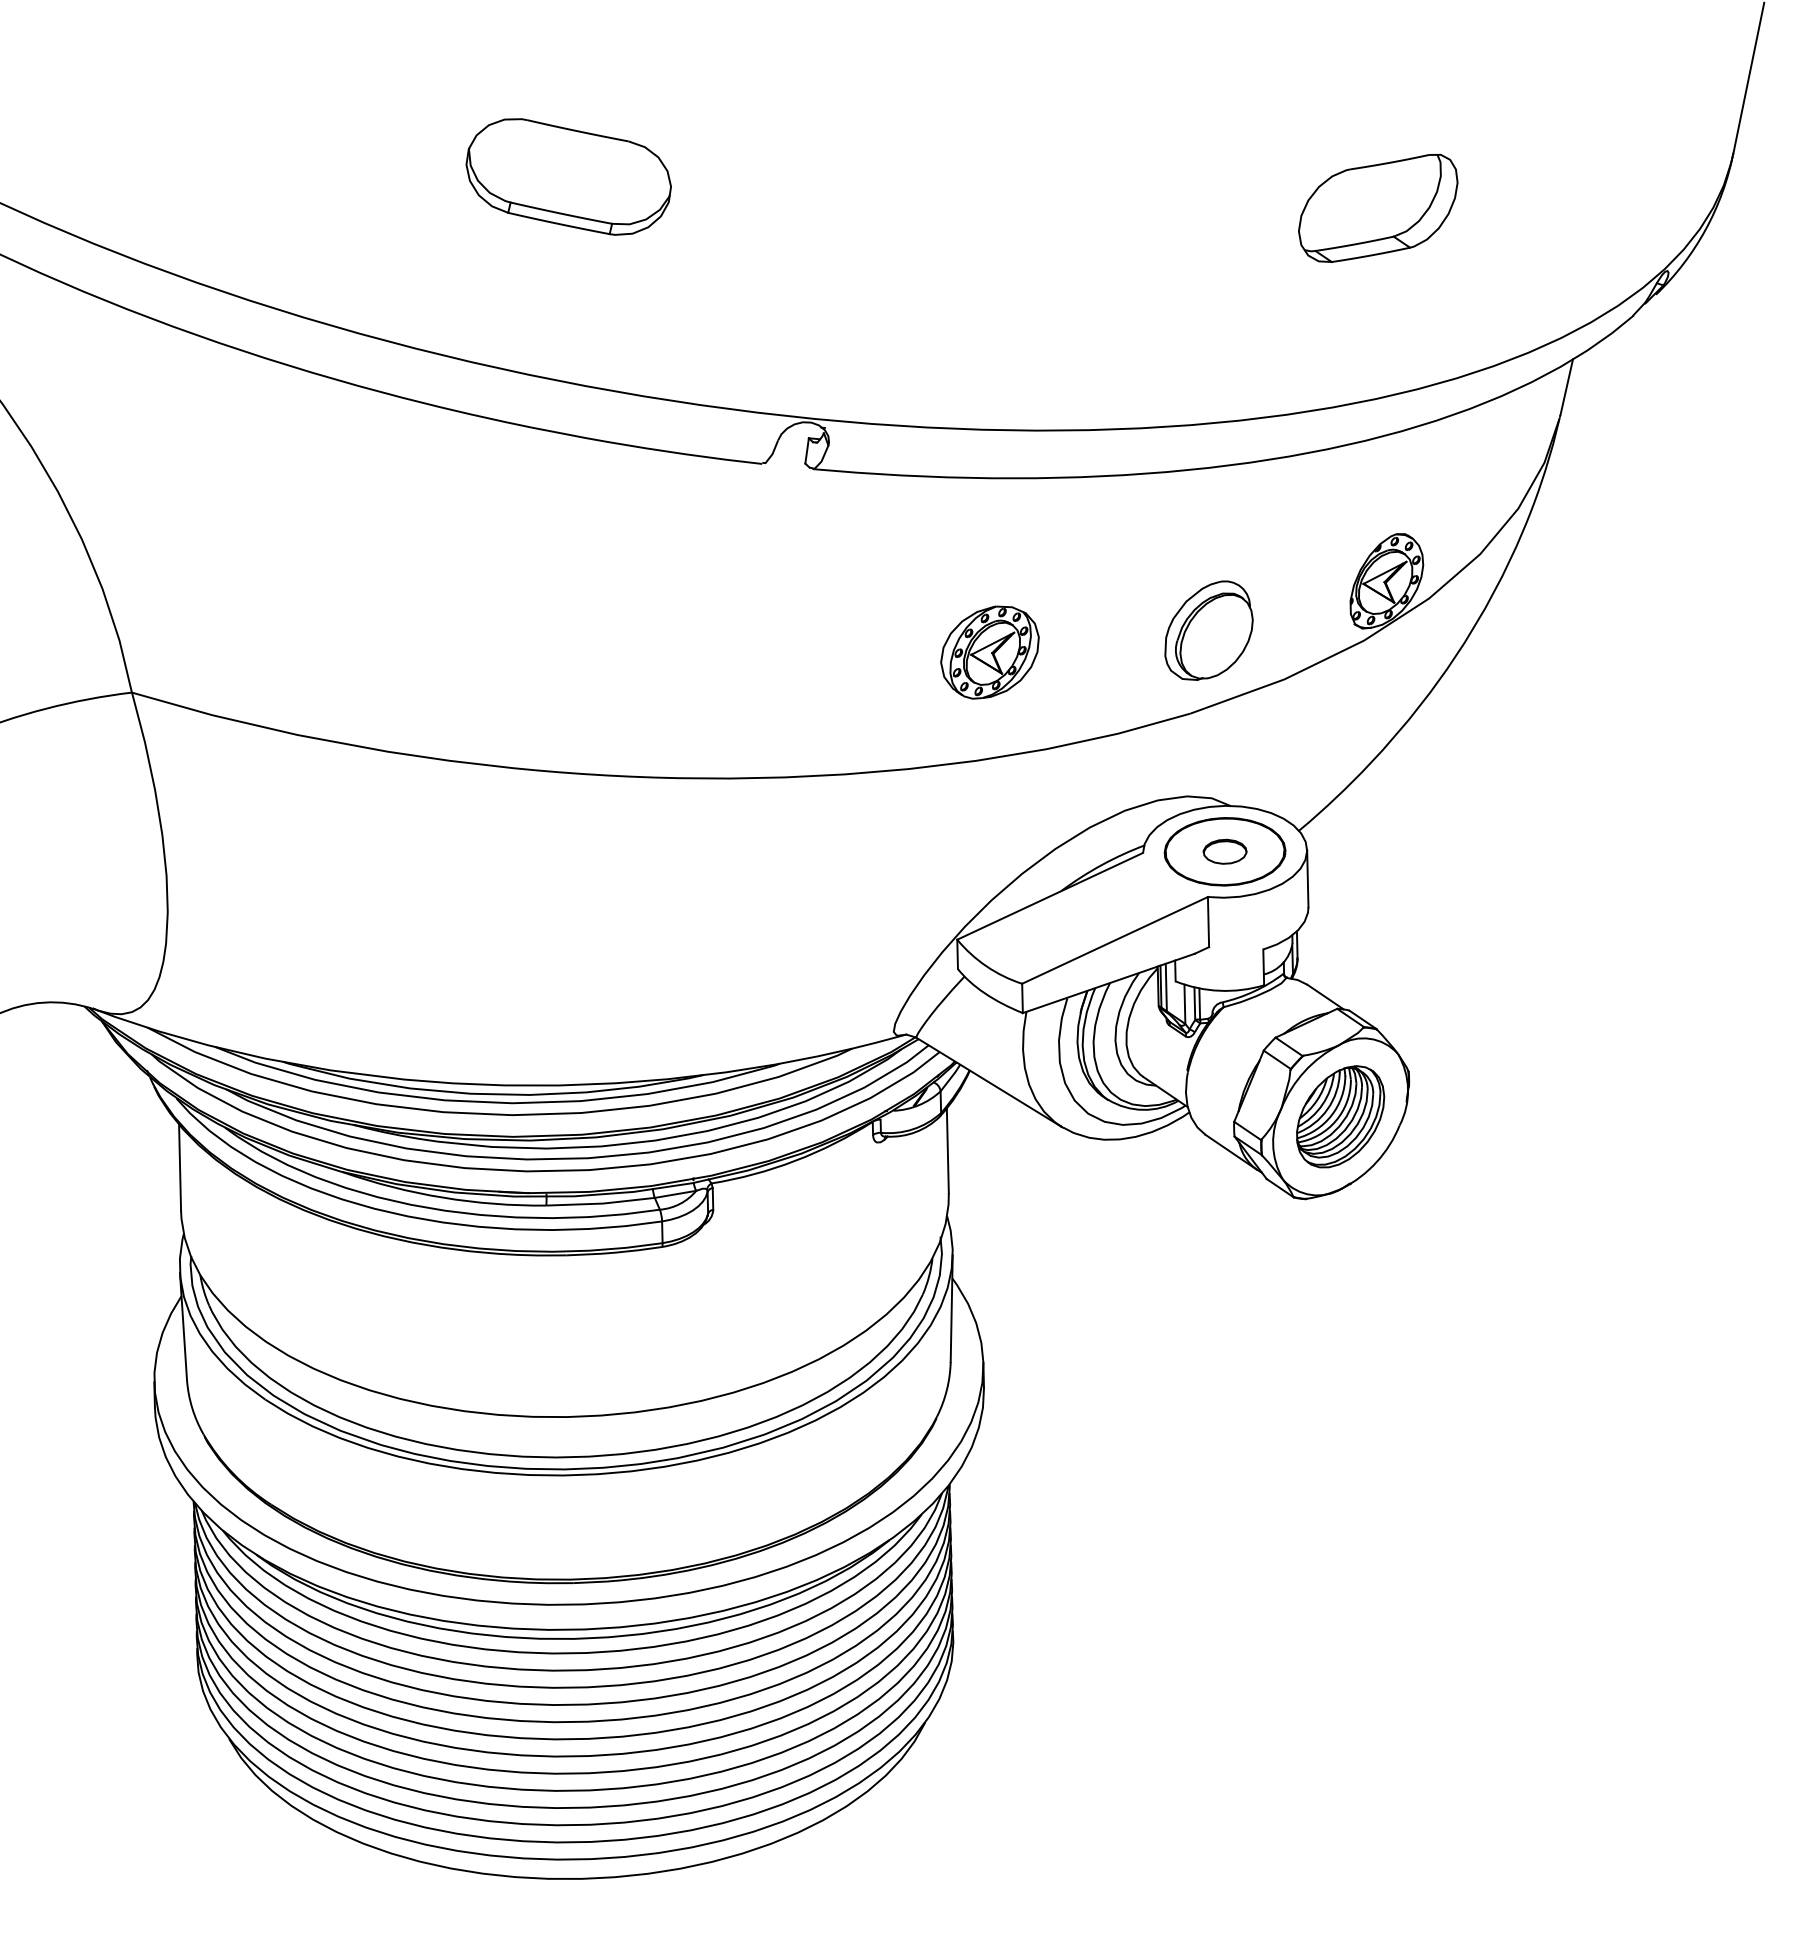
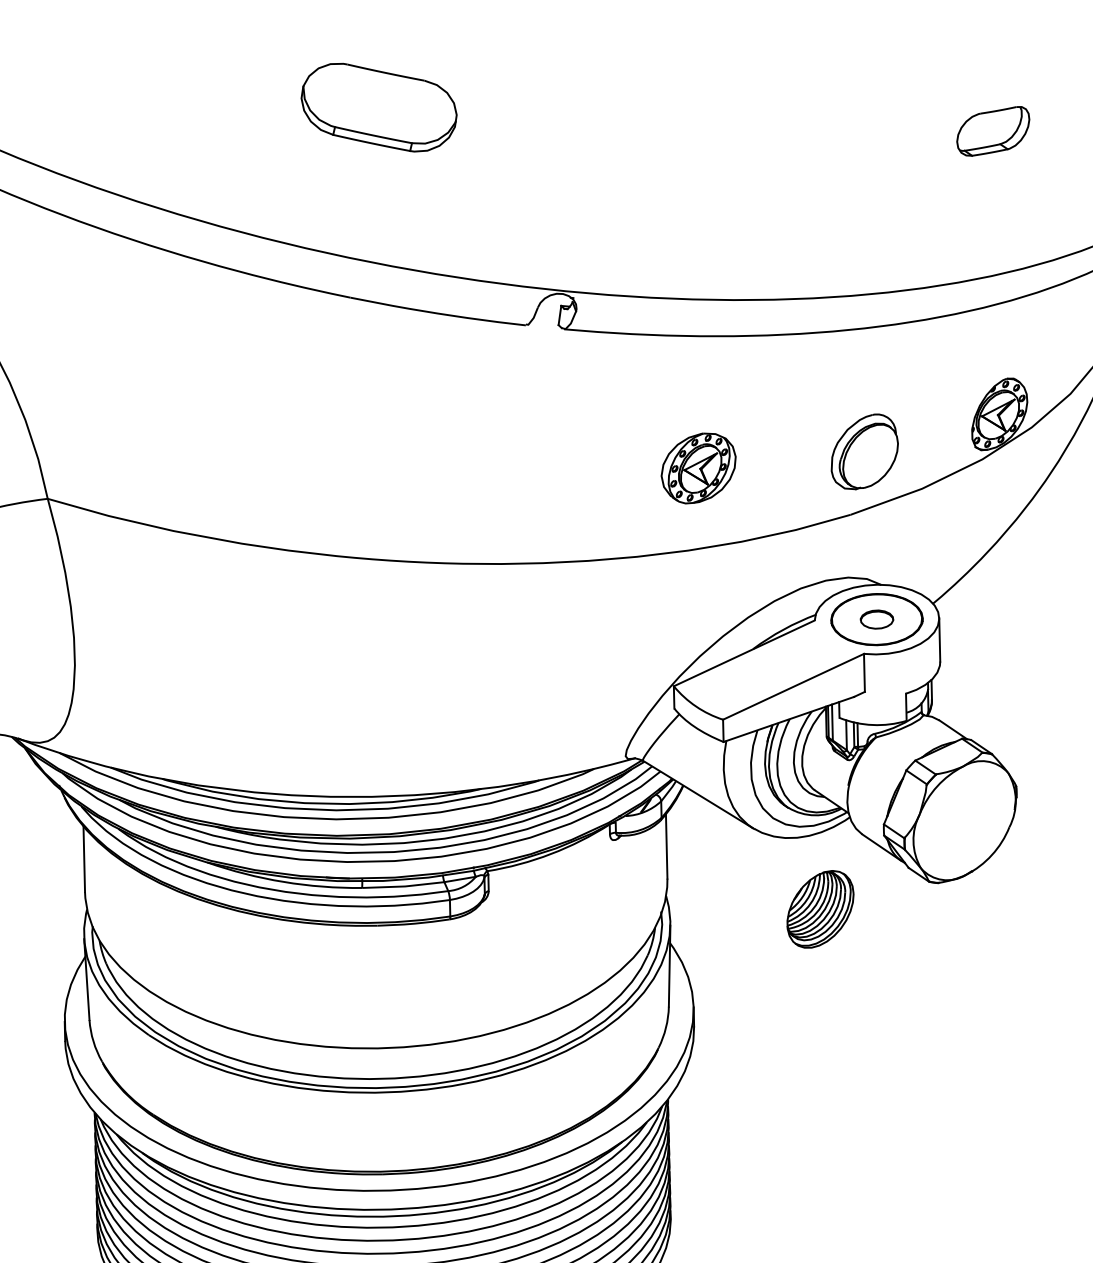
part: (1378, 207) -> (993, 130), size x0.6
part: (1340, 1116) -> (820, 909), moved

